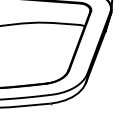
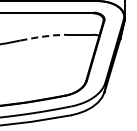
line: (29, 22) -> (43, 36), solid -> dashed

